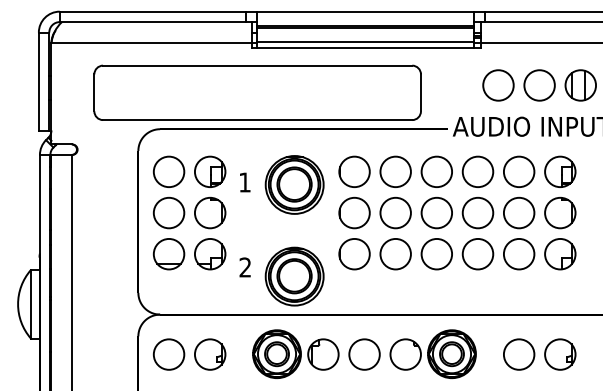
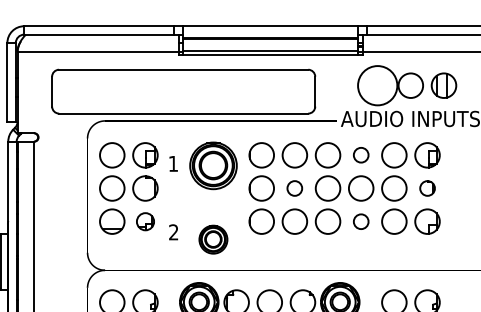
circle: (498, 85) -> (377, 85), size x1.6
circle: (477, 171) -> (360, 155), size x0.6
circle: (395, 212) -> (294, 188), size x0.6
part: (560, 212) -> (427, 188), size x0.6
part: (210, 254) -> (145, 221), size x0.7
circle: (477, 254) -> (360, 221), size x0.6
part: (294, 276) -> (213, 239), size x0.6

